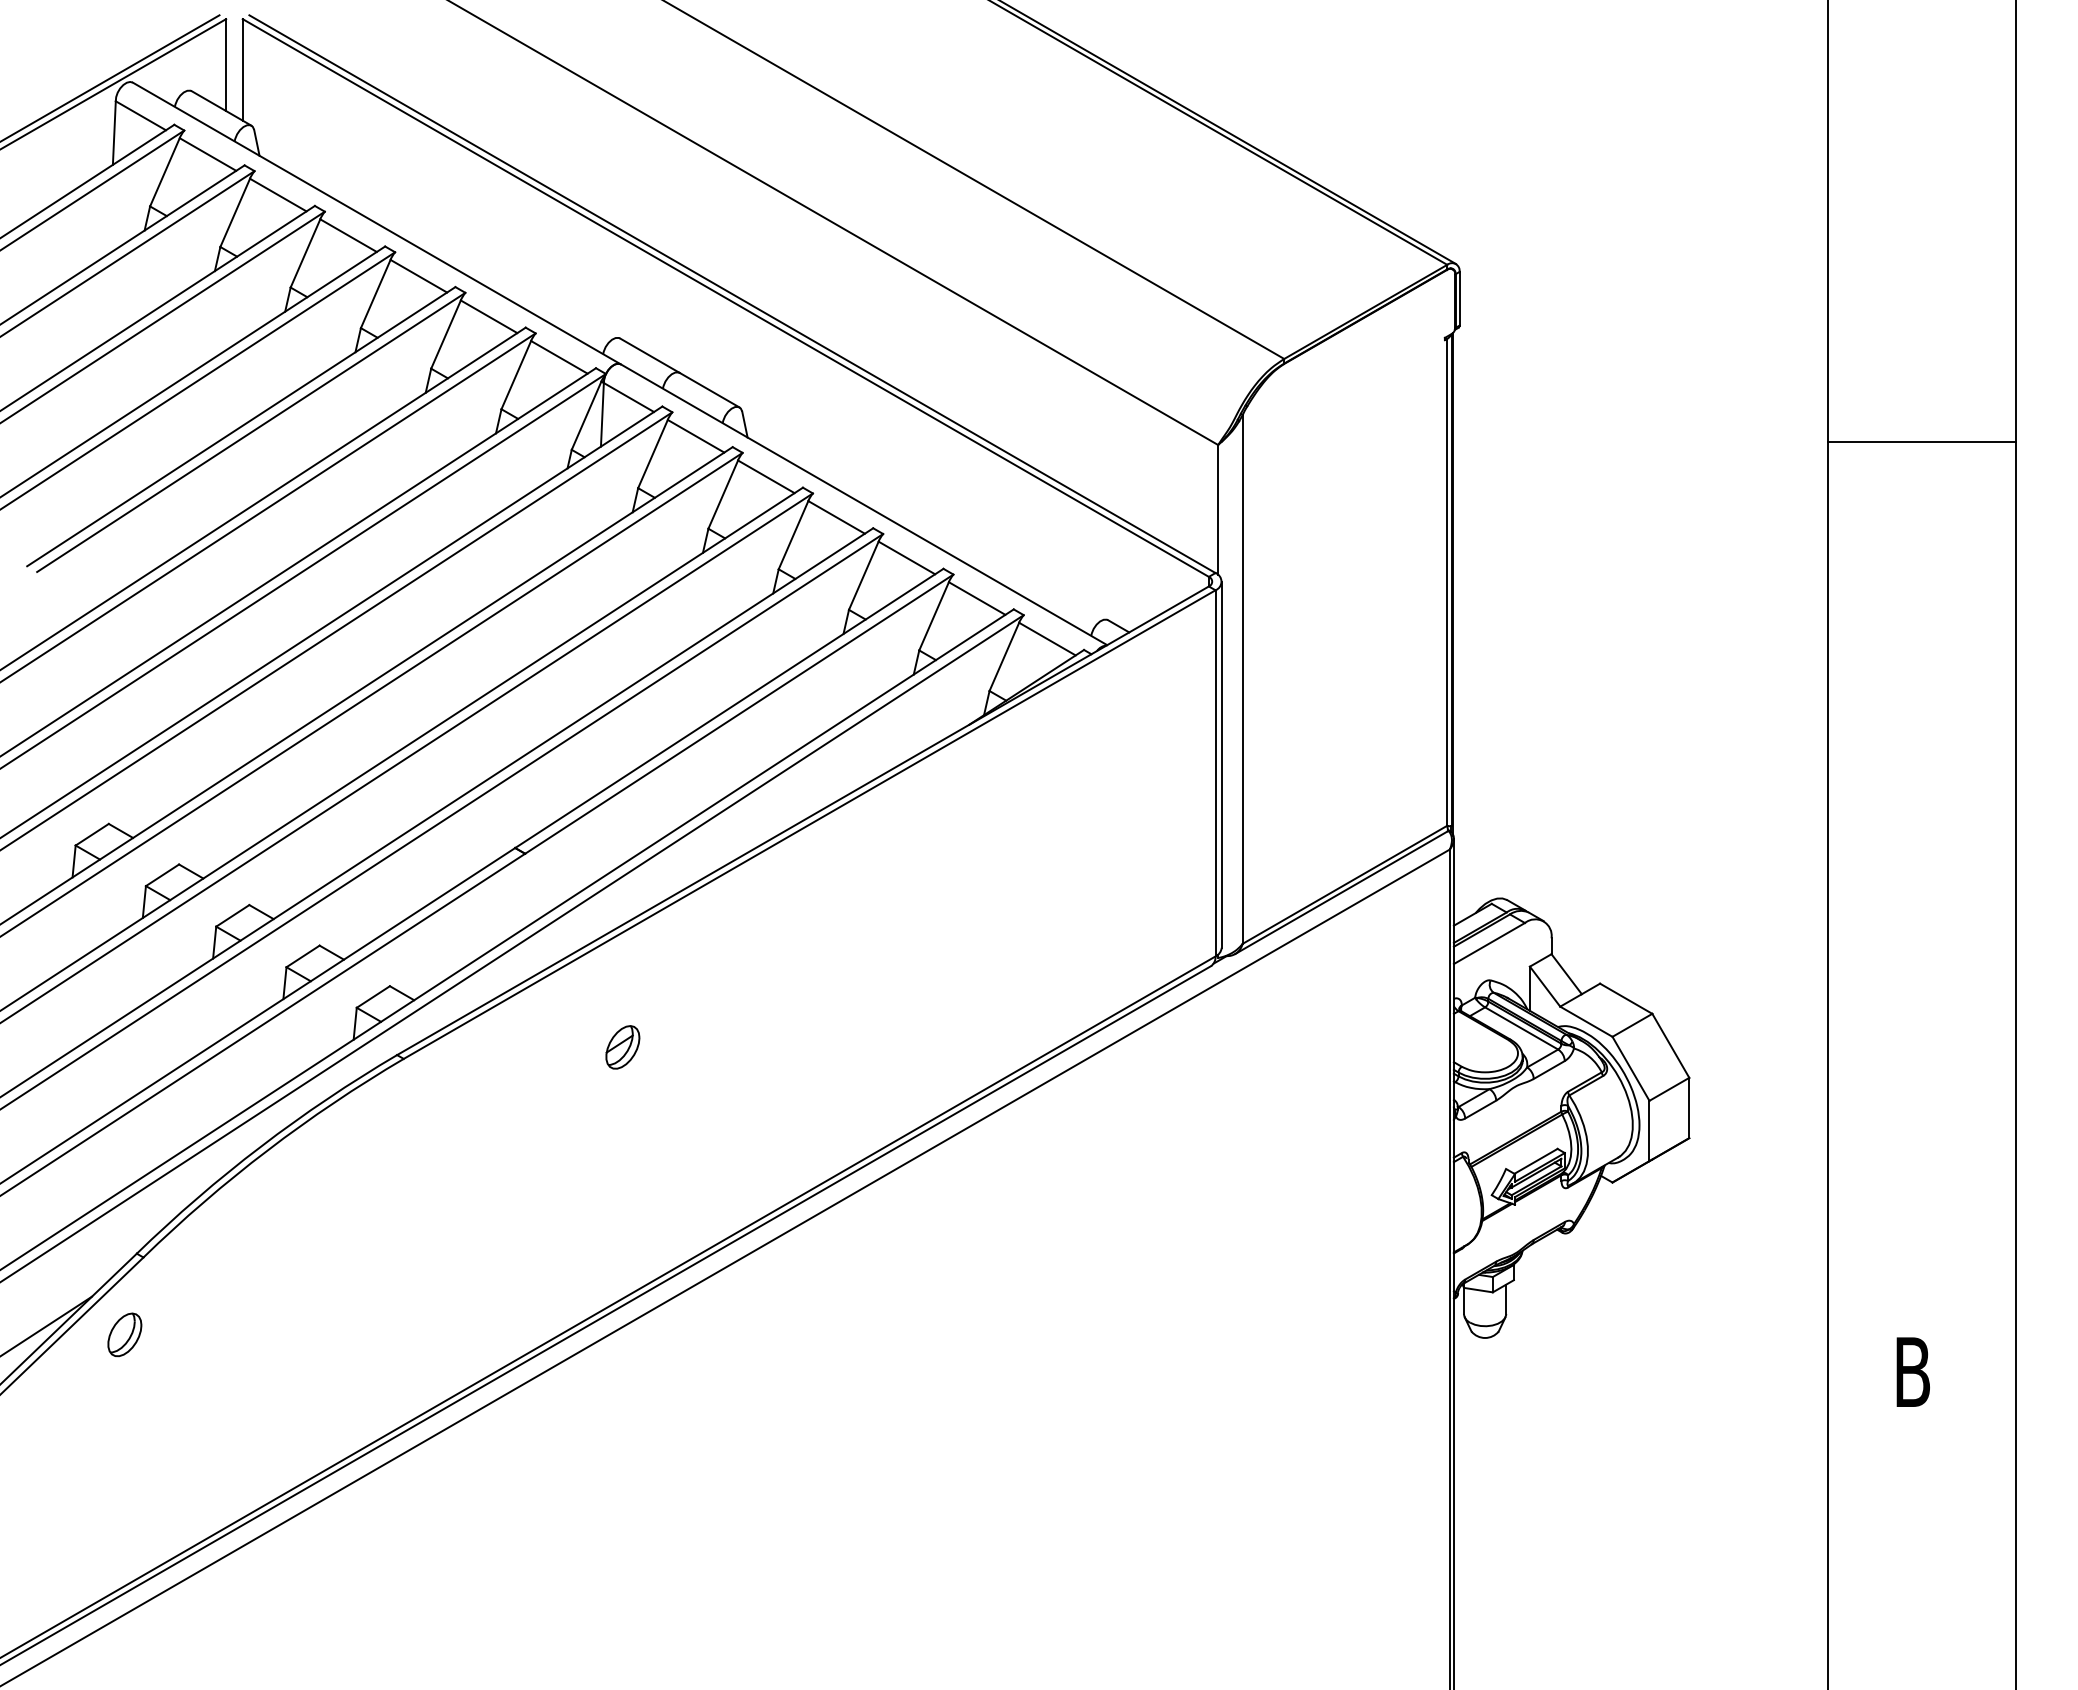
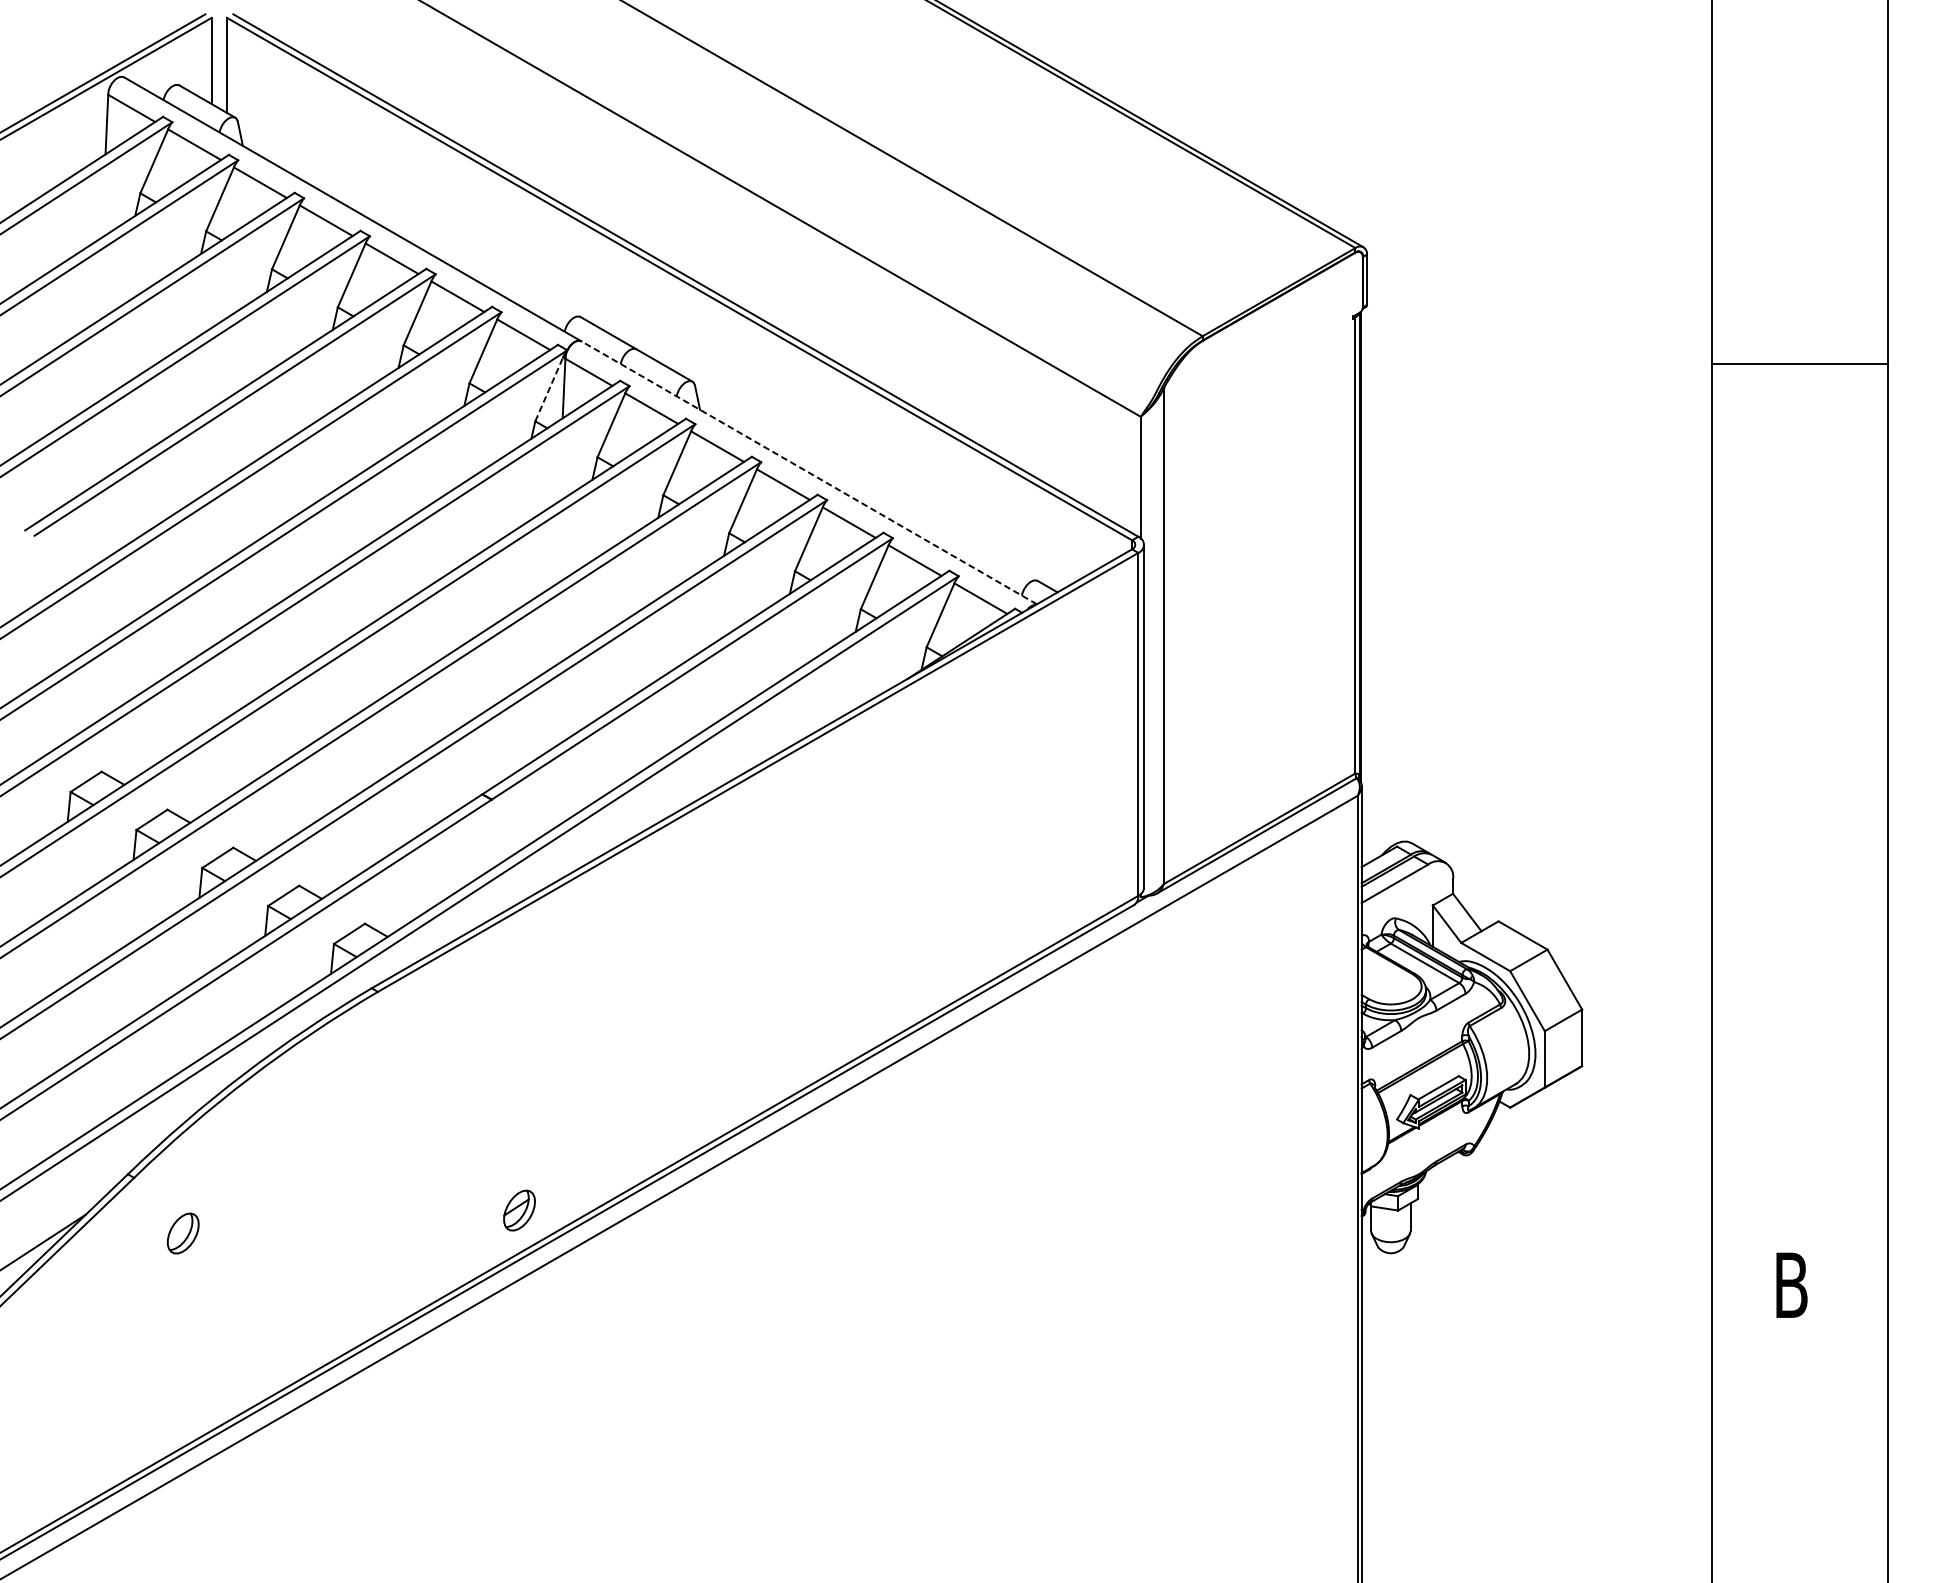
line: (586, 415) -> (549, 389), solid -> dashed
line: (1921, 442) -> (1799, 363), moved
line: (864, 504) -> (809, 472), solid -> dashed
part: (622, 1047) -> (519, 1210), moved
part: (124, 1334) -> (182, 1233), moved

